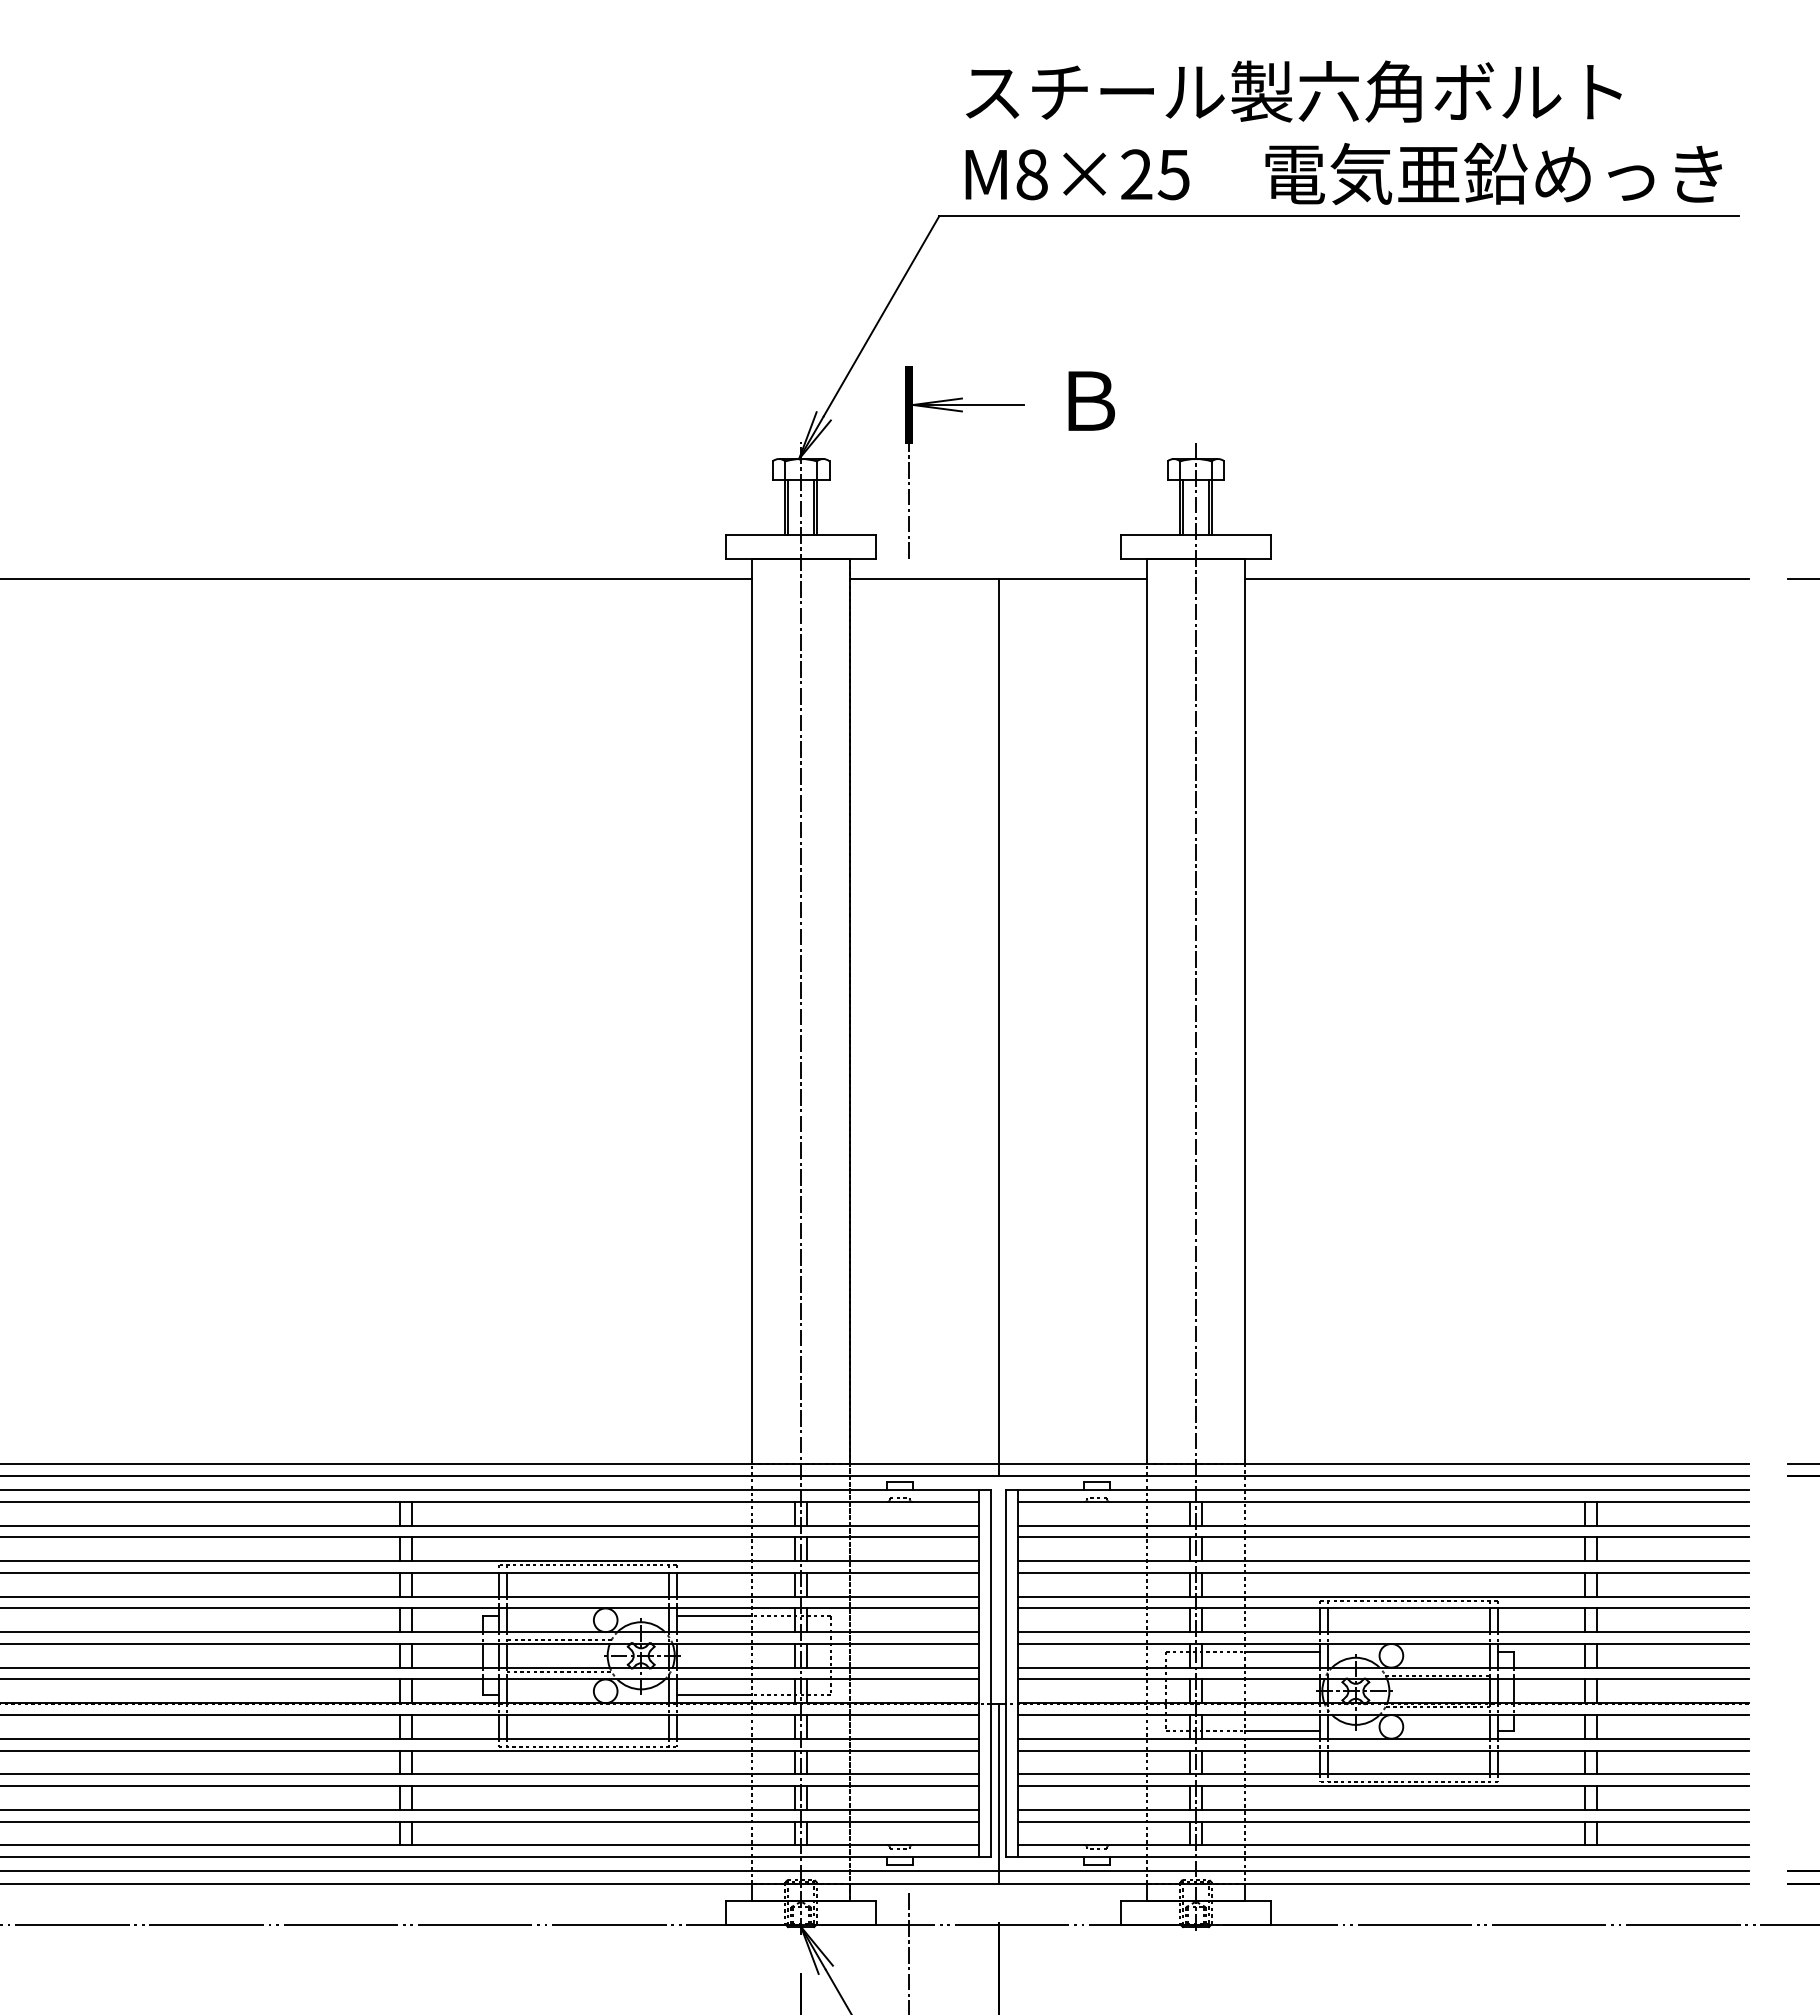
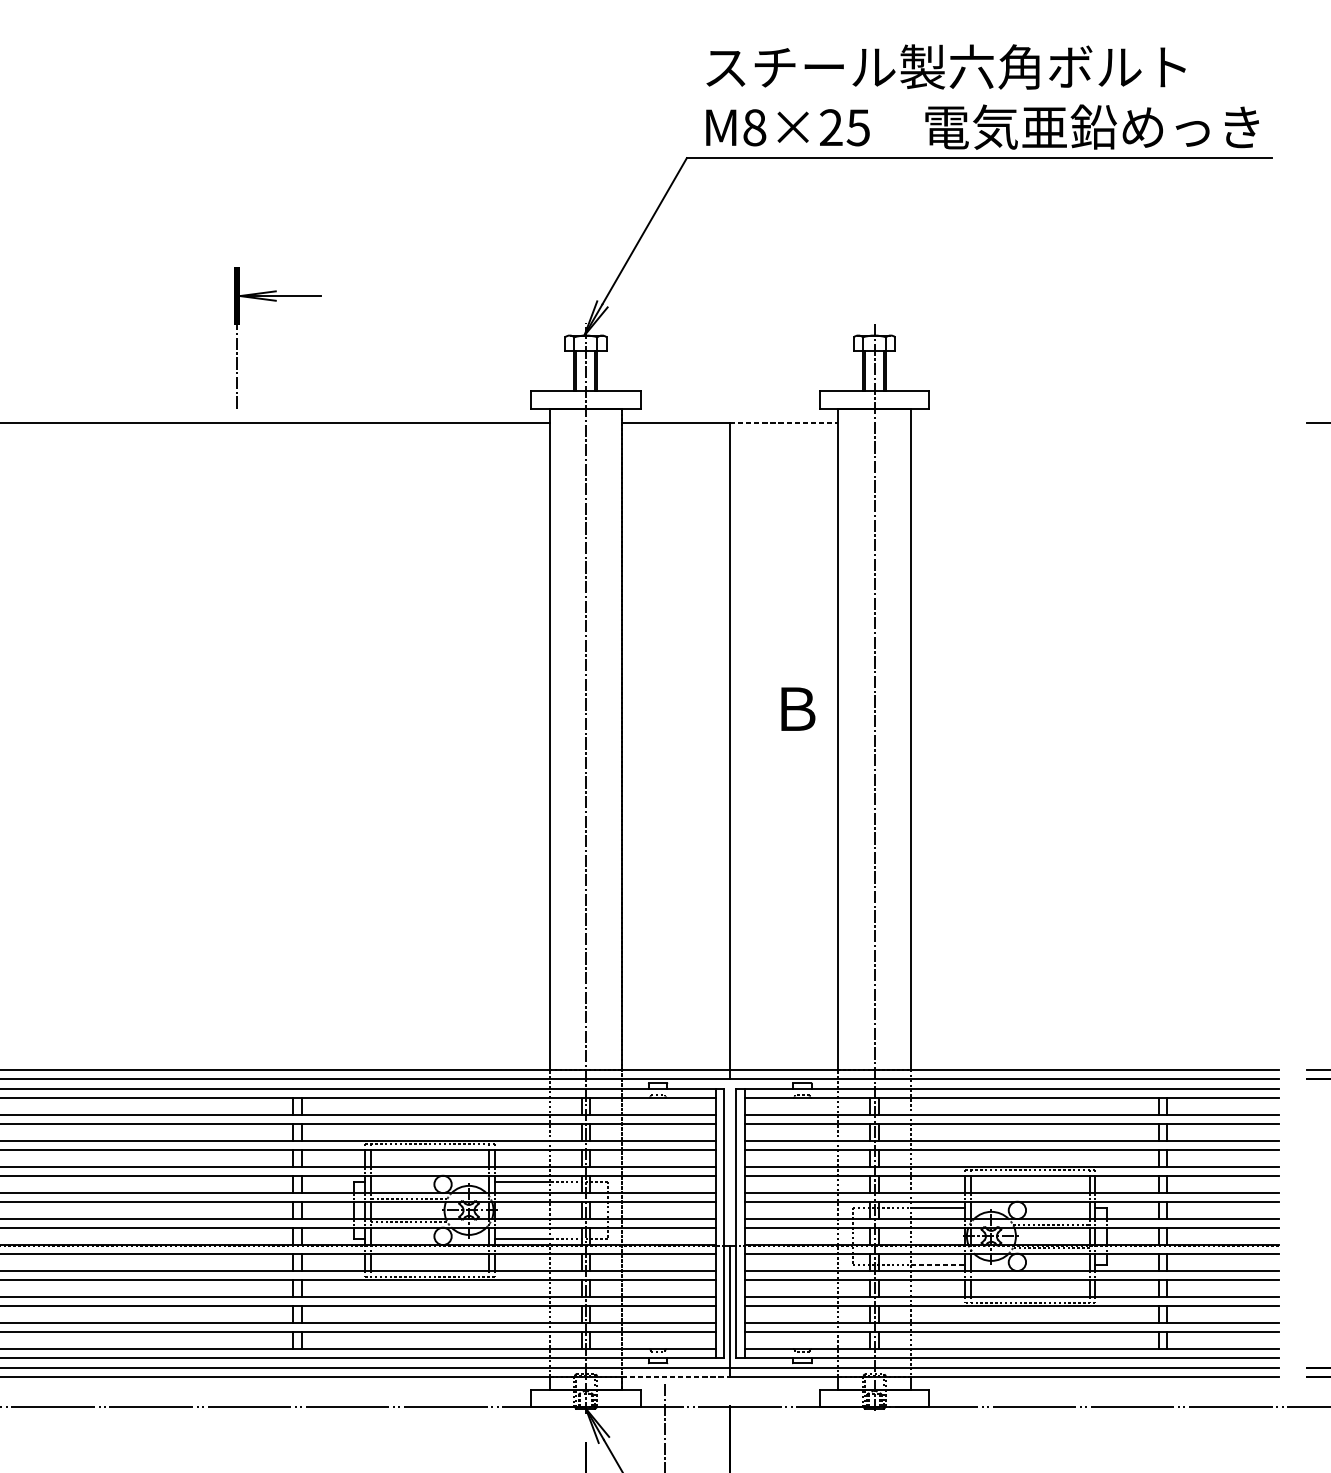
text: (1091, 400) -> (798, 708), moved
part: (962, 412) -> (276, 301), moved
line: (1073, 578) -> (785, 422), solid -> dashed
line: (1496, 578) -> (1094, 422), removed
line: (1282, 1730) -> (937, 1265), solid -> dashed
line: (925, 1883) -> (676, 1376), solid -> dashed

